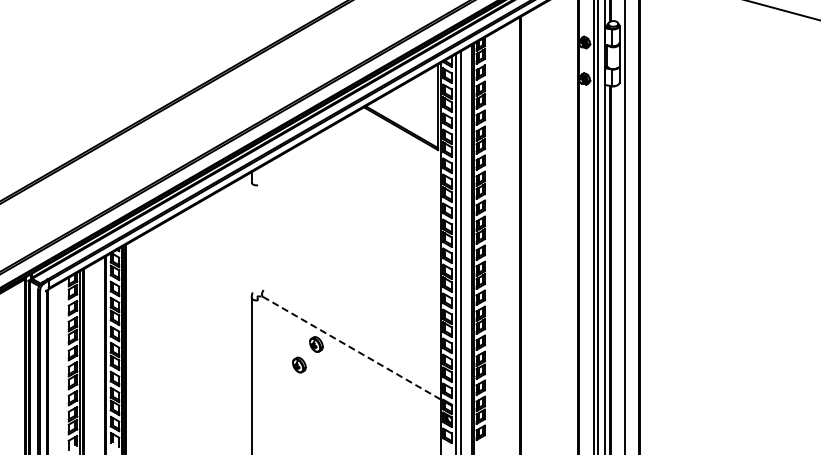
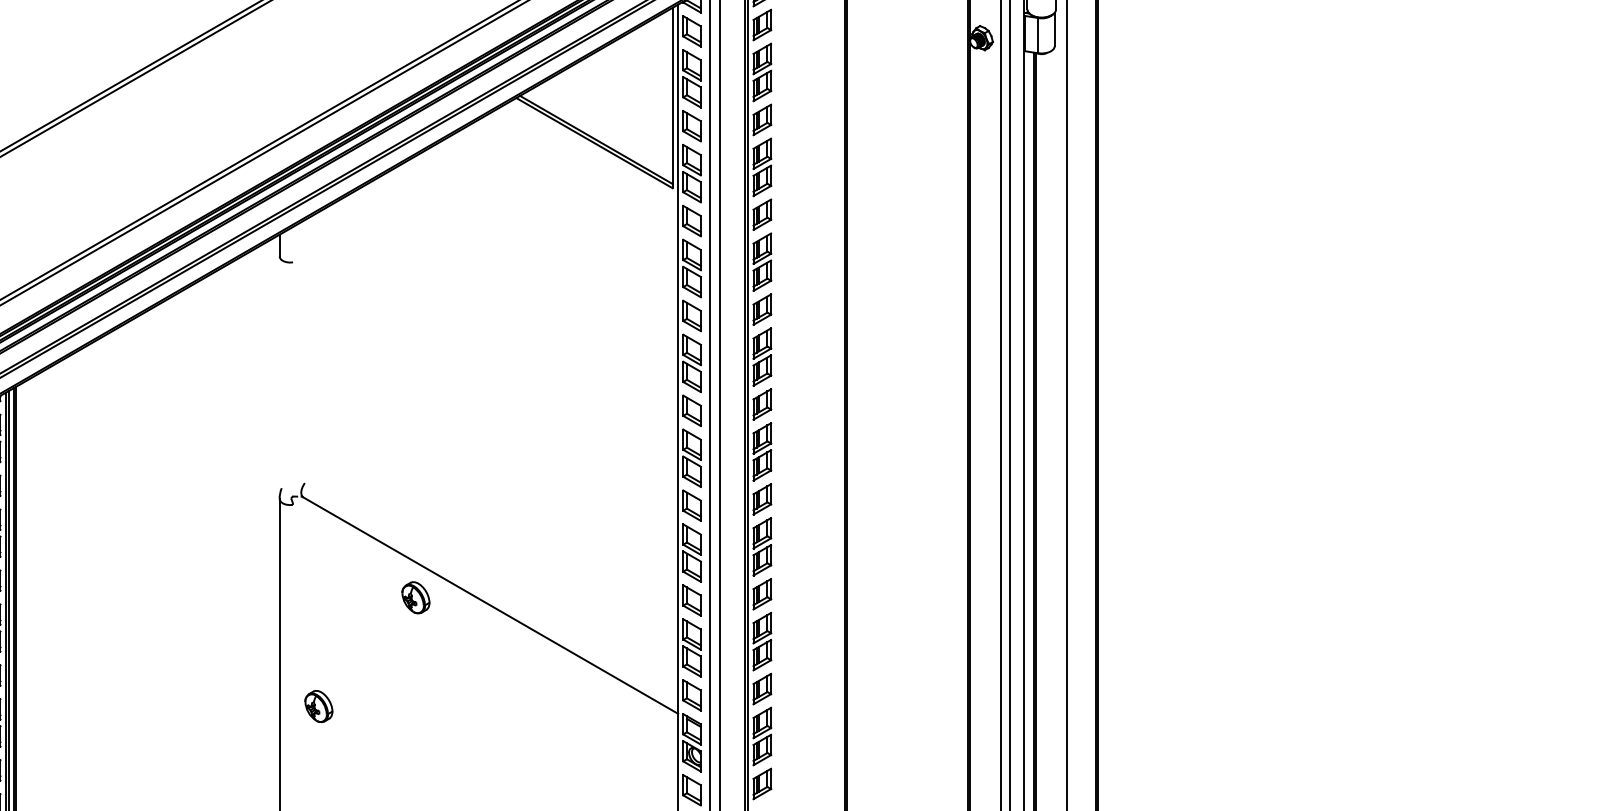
line: (351, 348) -> (489, 606), dashed -> solid
part: (299, 364) -> (319, 705), moved

